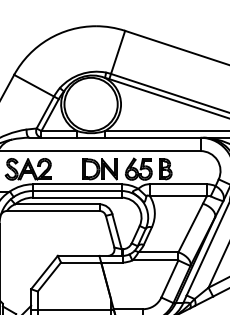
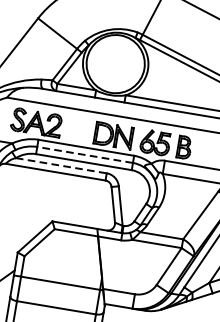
line: (76, 191) -> (84, 155), solid -> dashed
line: (57, 204) -> (61, 165), solid -> dashed

